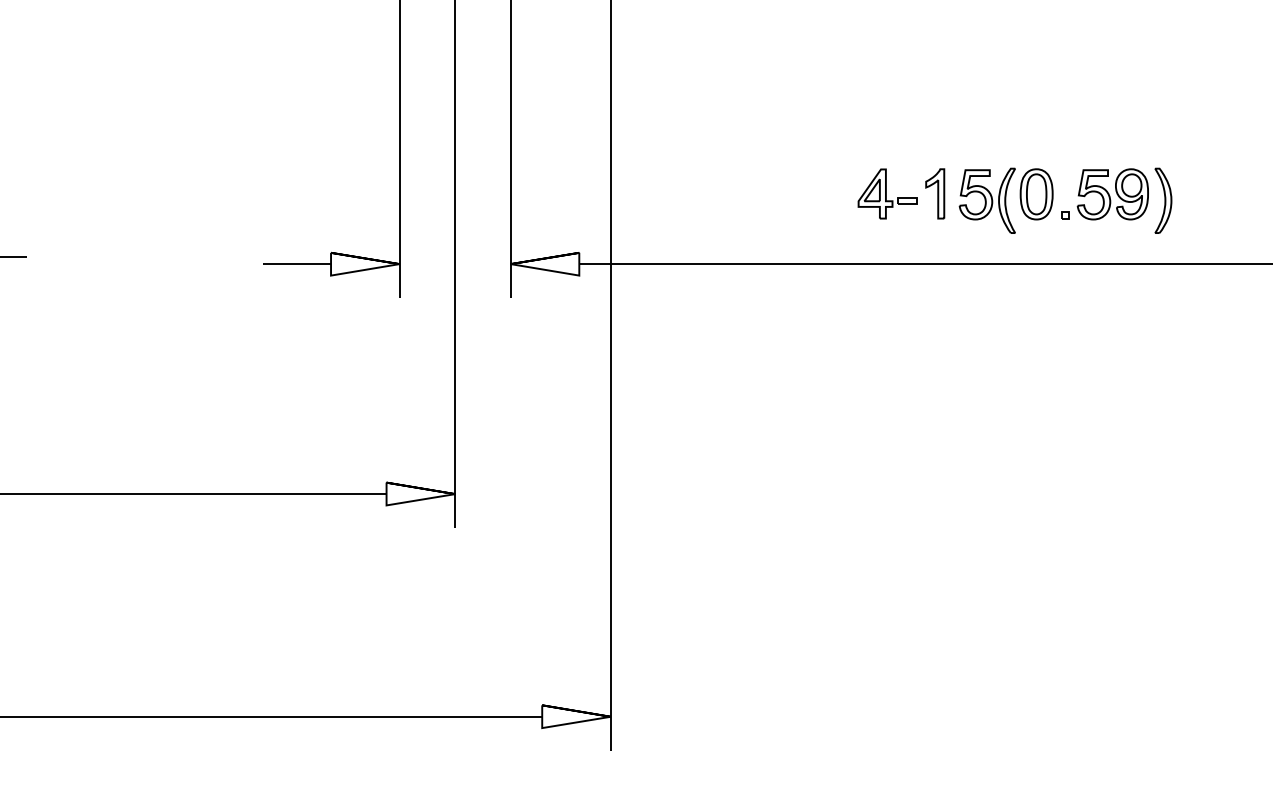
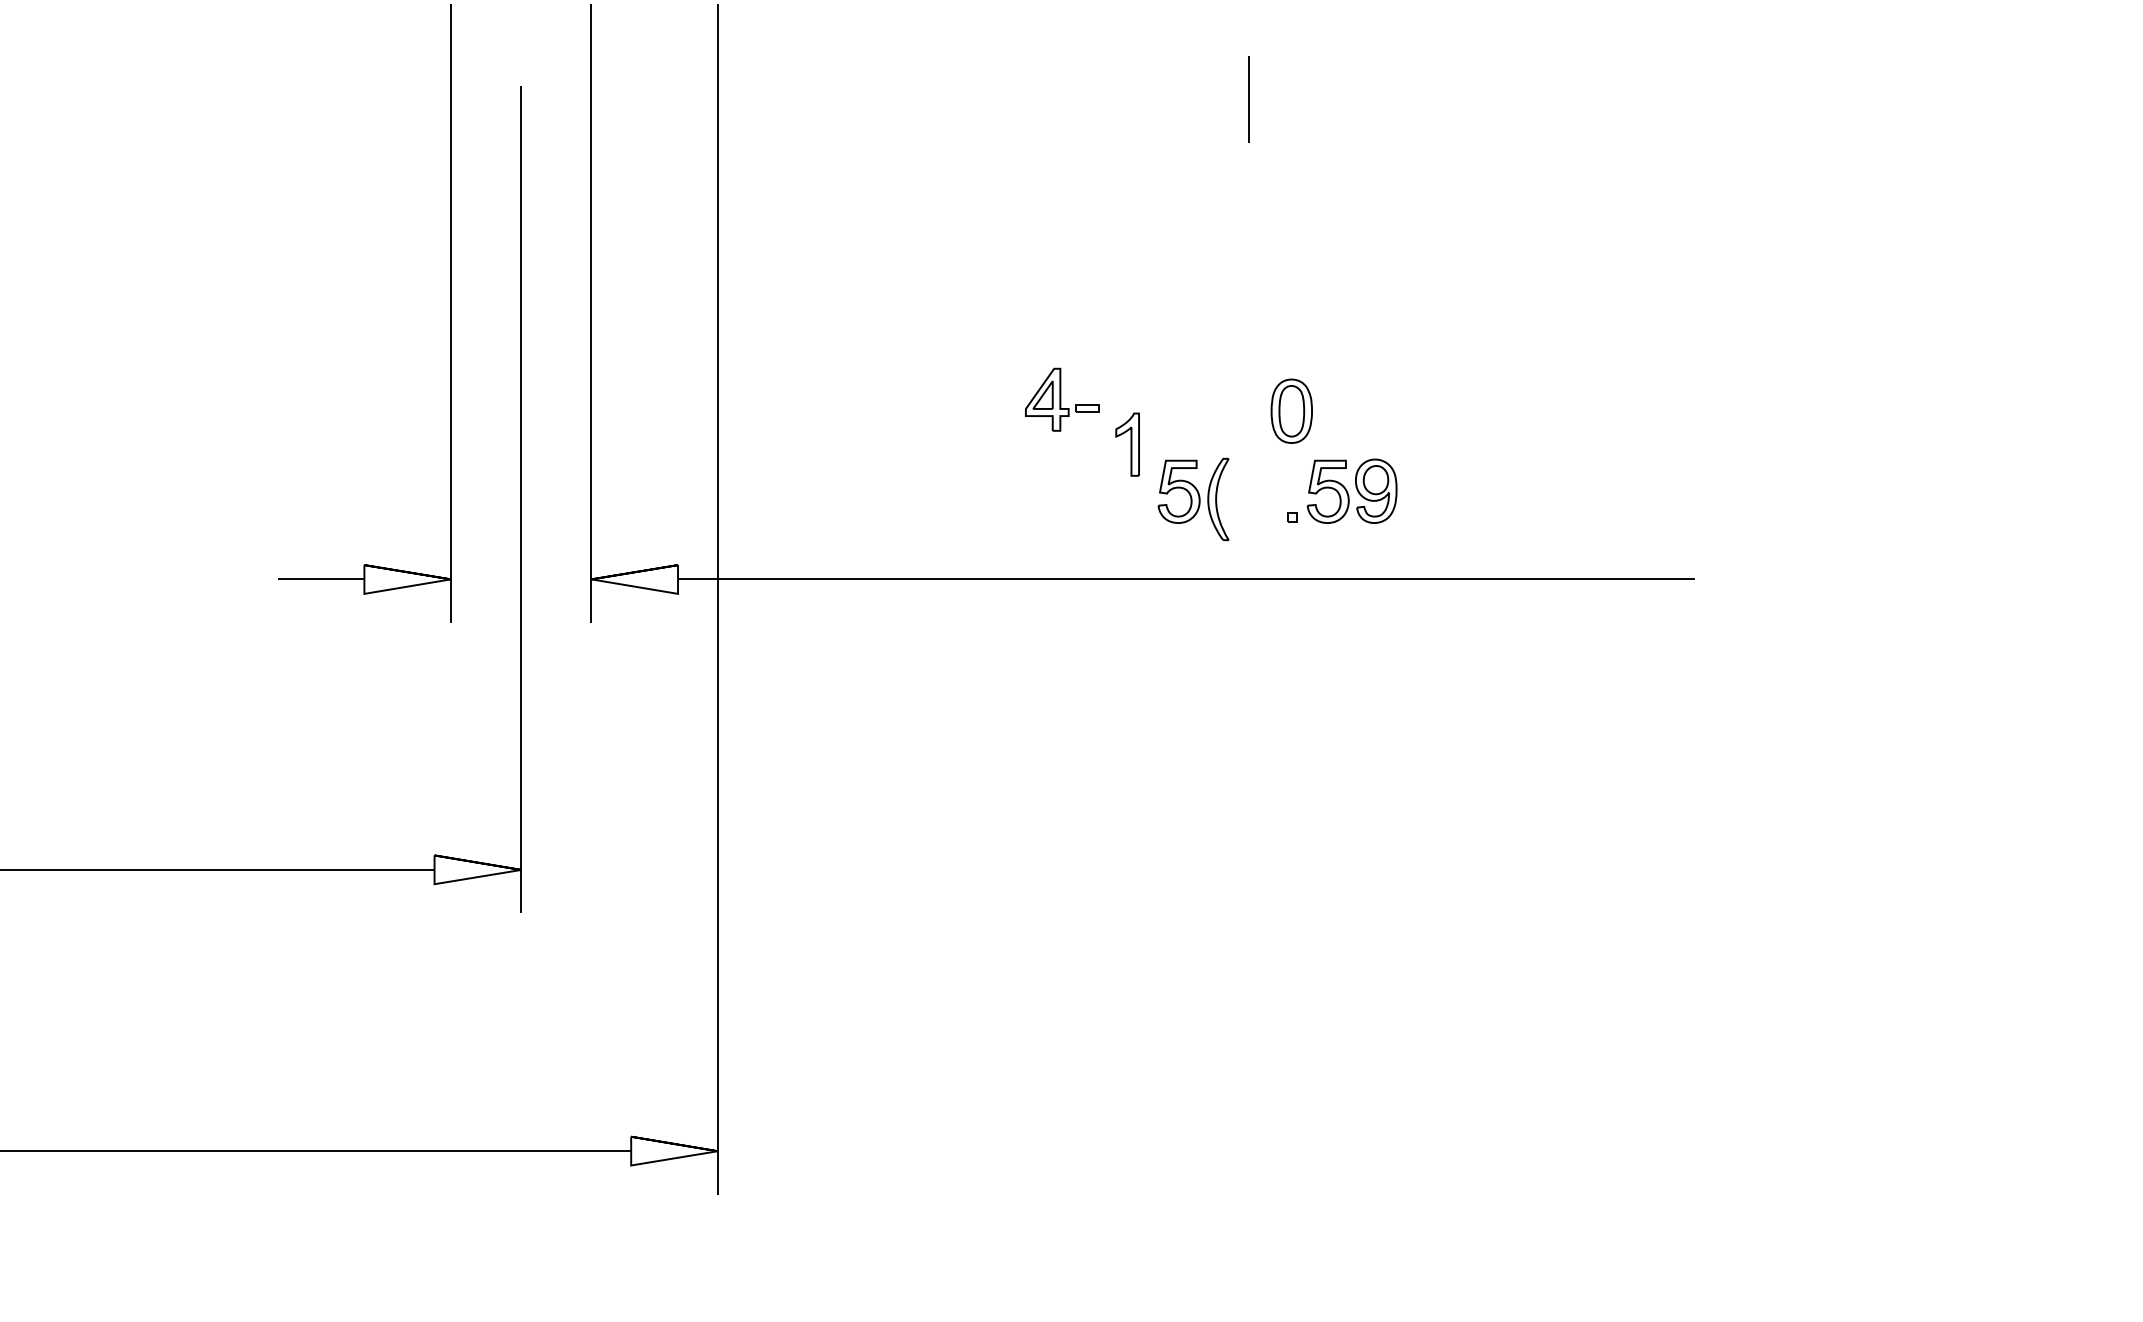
part: (887, 193) -> (1062, 399), moved
part: (935, 193) -> (1127, 444), moved
part: (1036, 193) -> (1291, 410), moved
part: (1163, 200) -> (1415, 498), removed

